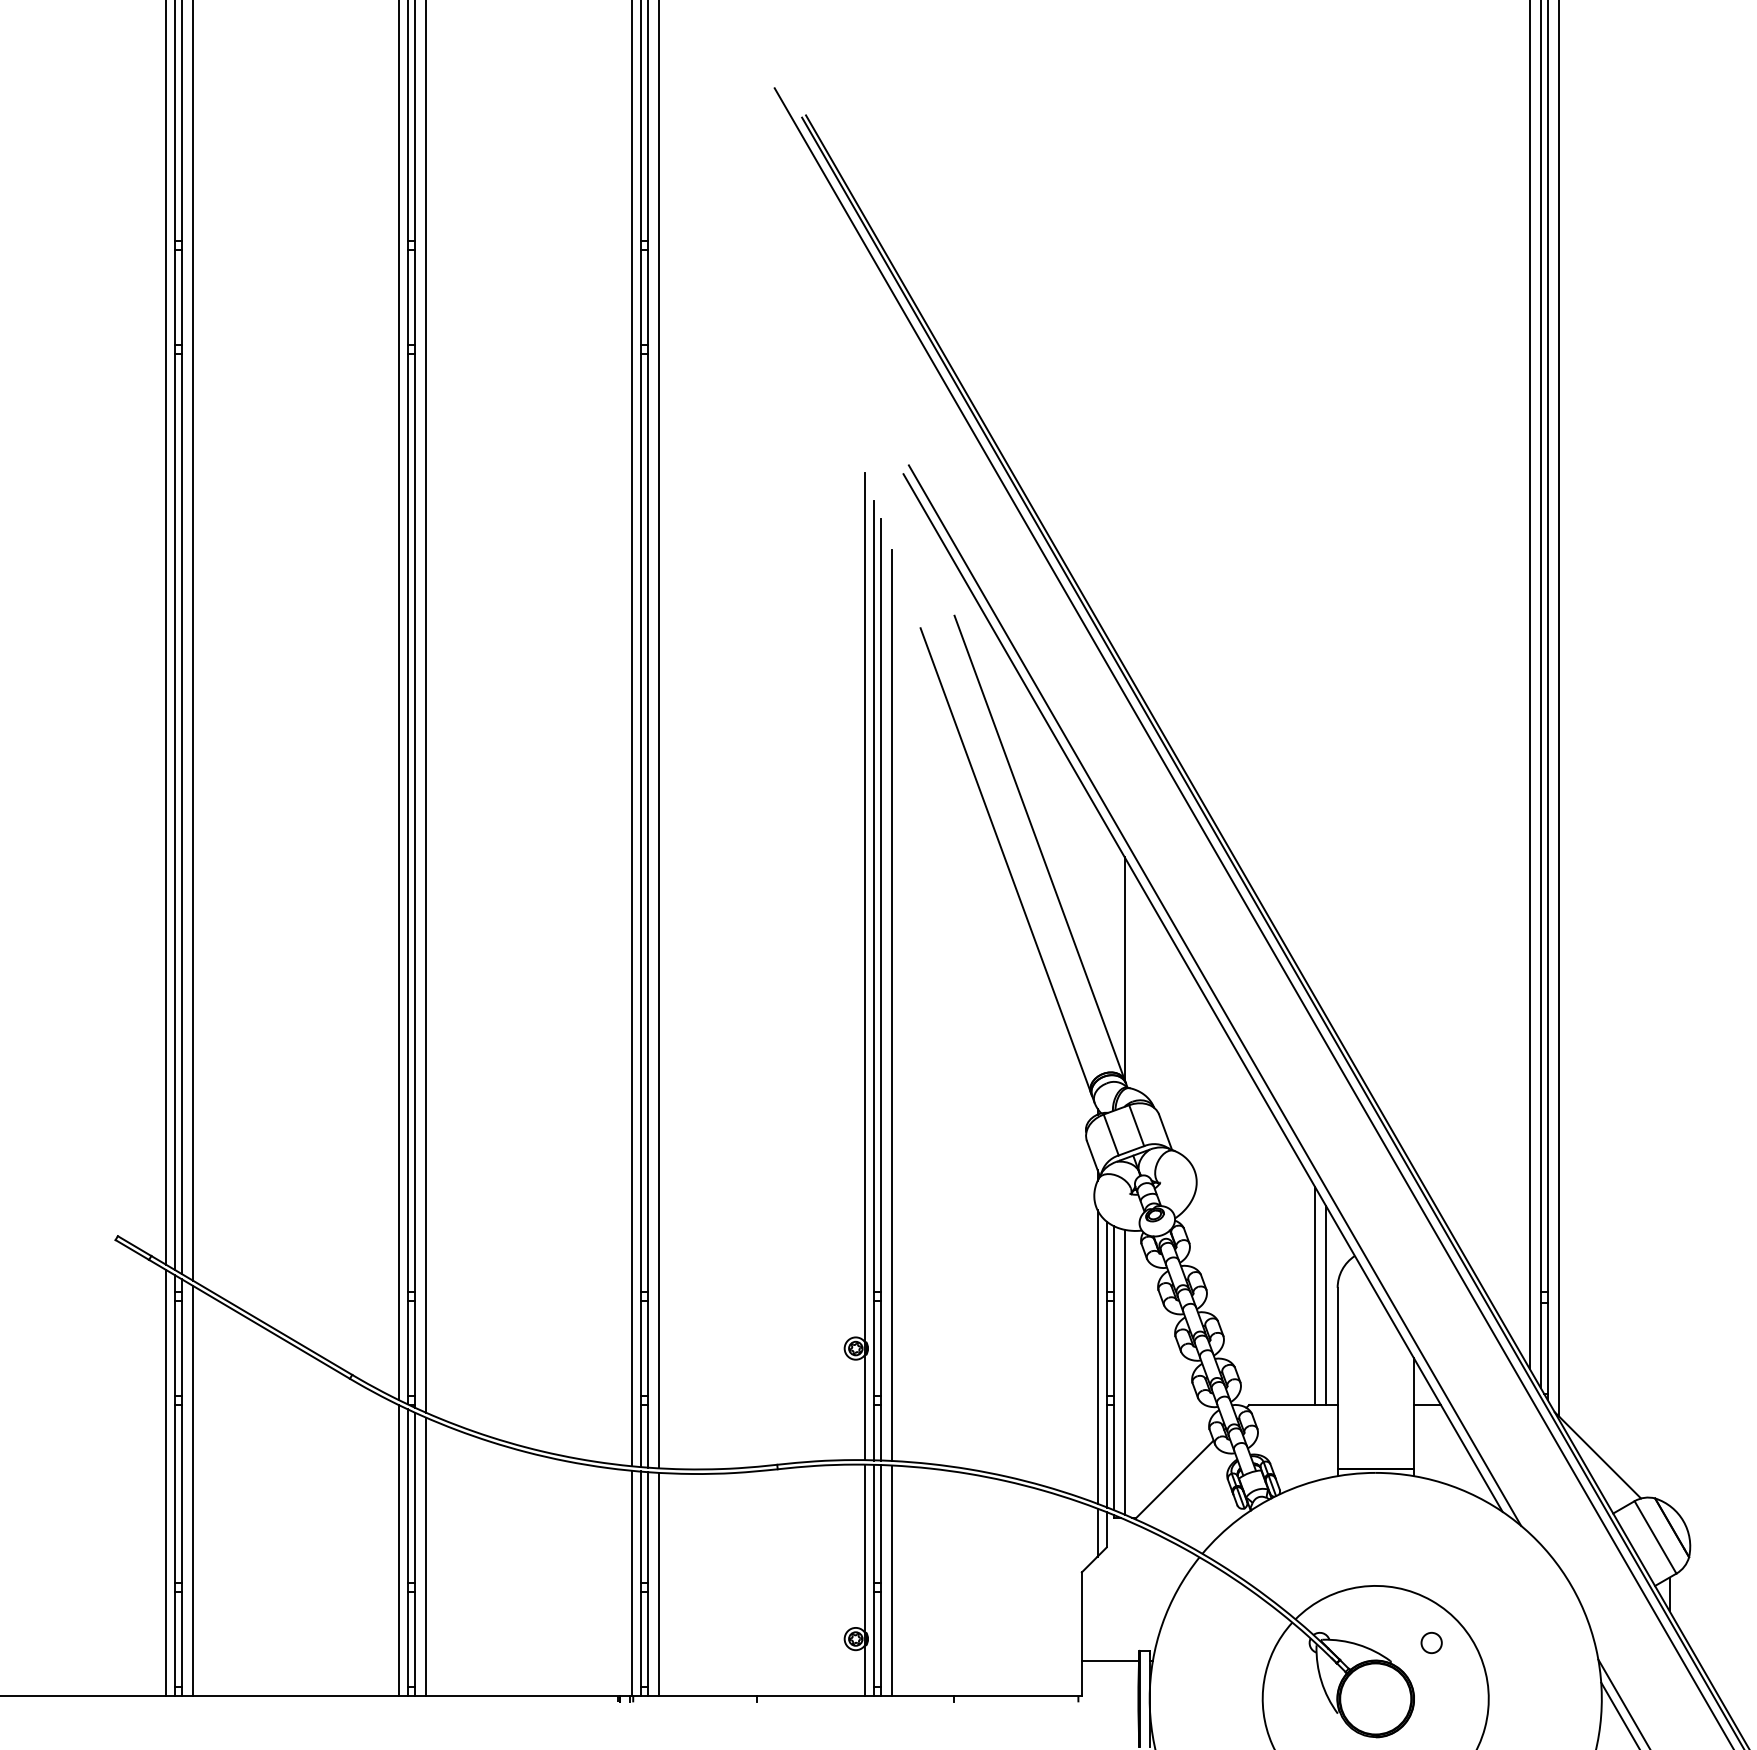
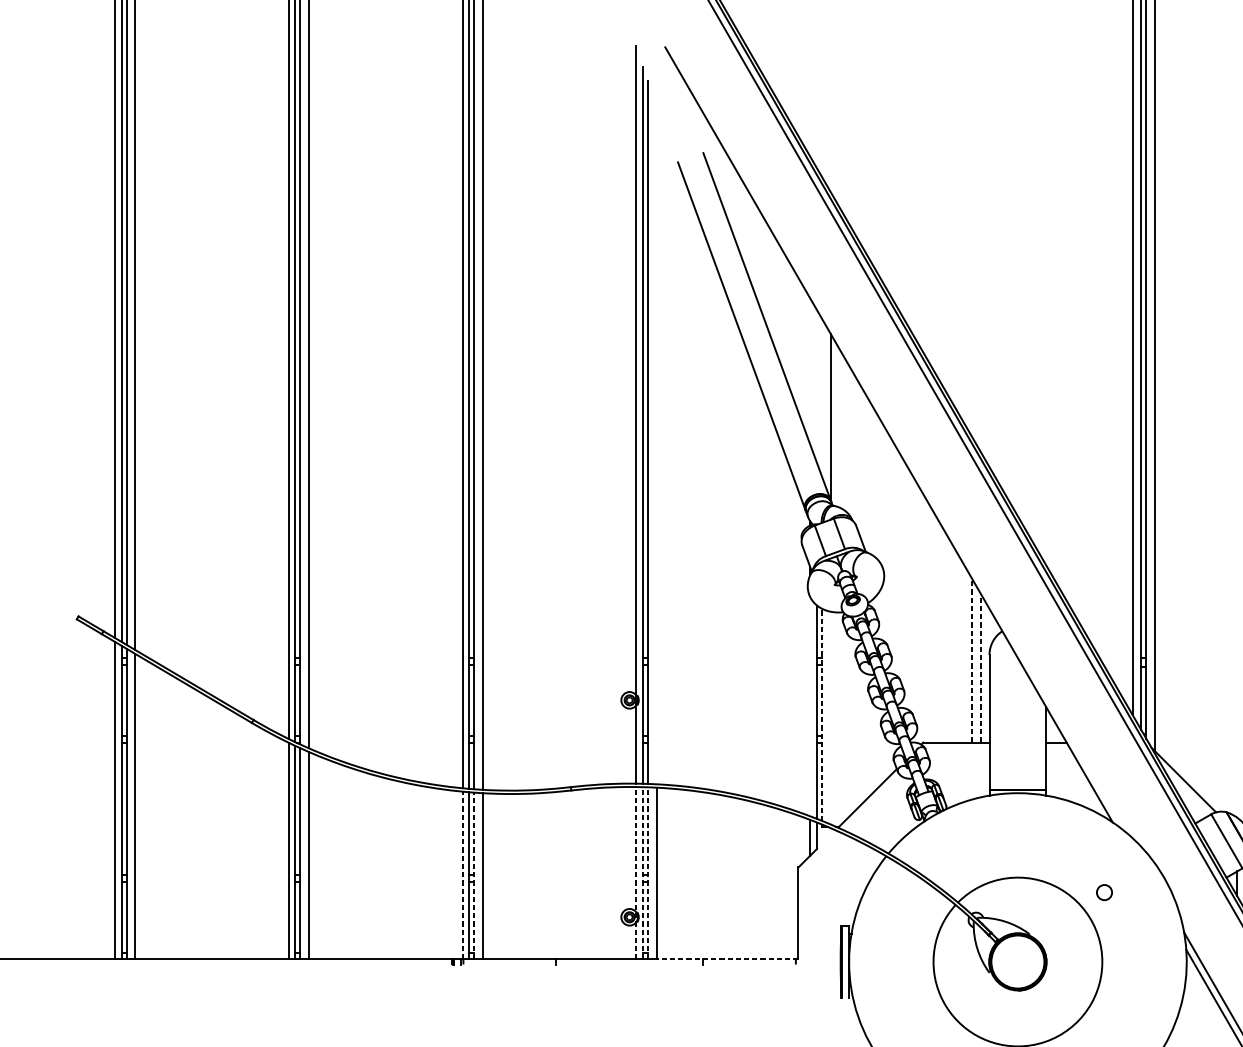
line: (1214, 995) -> (897, 436), removed
line: (891, 1005) -> (656, 444), removed
line: (1314, 1295) -> (972, 660), solid -> dashed
line: (1326, 1305) -> (981, 668), solid -> dashed
line: (1097, 1357) -> (810, 707), removed
line: (1113, 1367) -> (822, 714), solid -> dashed
line: (1124, 1371) -> (830, 717), removed
line: (864, 1579) -> (636, 872), solid -> dashed
line: (873, 1579) -> (642, 872), solid -> dashed
line: (880, 1579) -> (648, 872), solid -> dashed
line: (632, 1583) -> (462, 875), solid -> dashed
line: (647, 1583) -> (474, 875), solid -> dashed
circle: (1431, 1643) -> (1104, 892), moved
line: (1110, 1660) -> (819, 933), removed
line: (986, 1695) -> (727, 959), solid -> dashed

